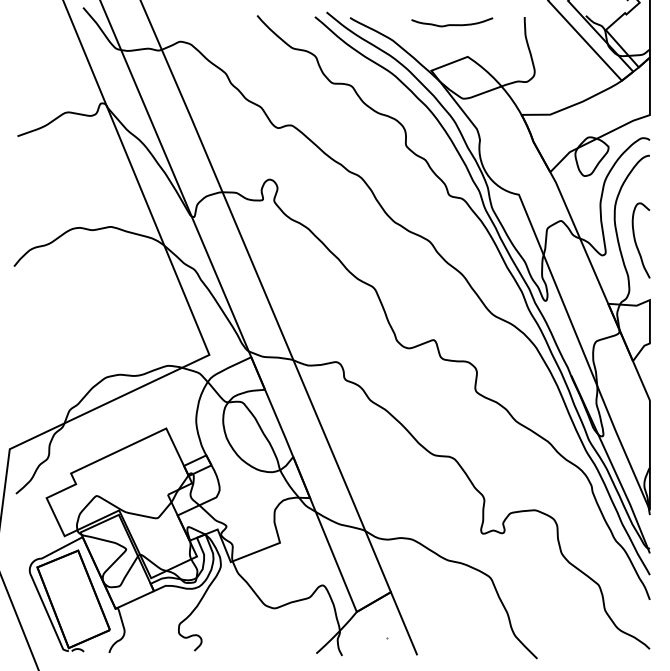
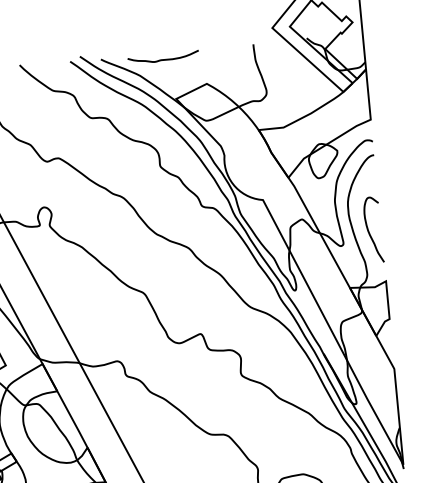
curve: (452, 24) -> (163, 59), moved

